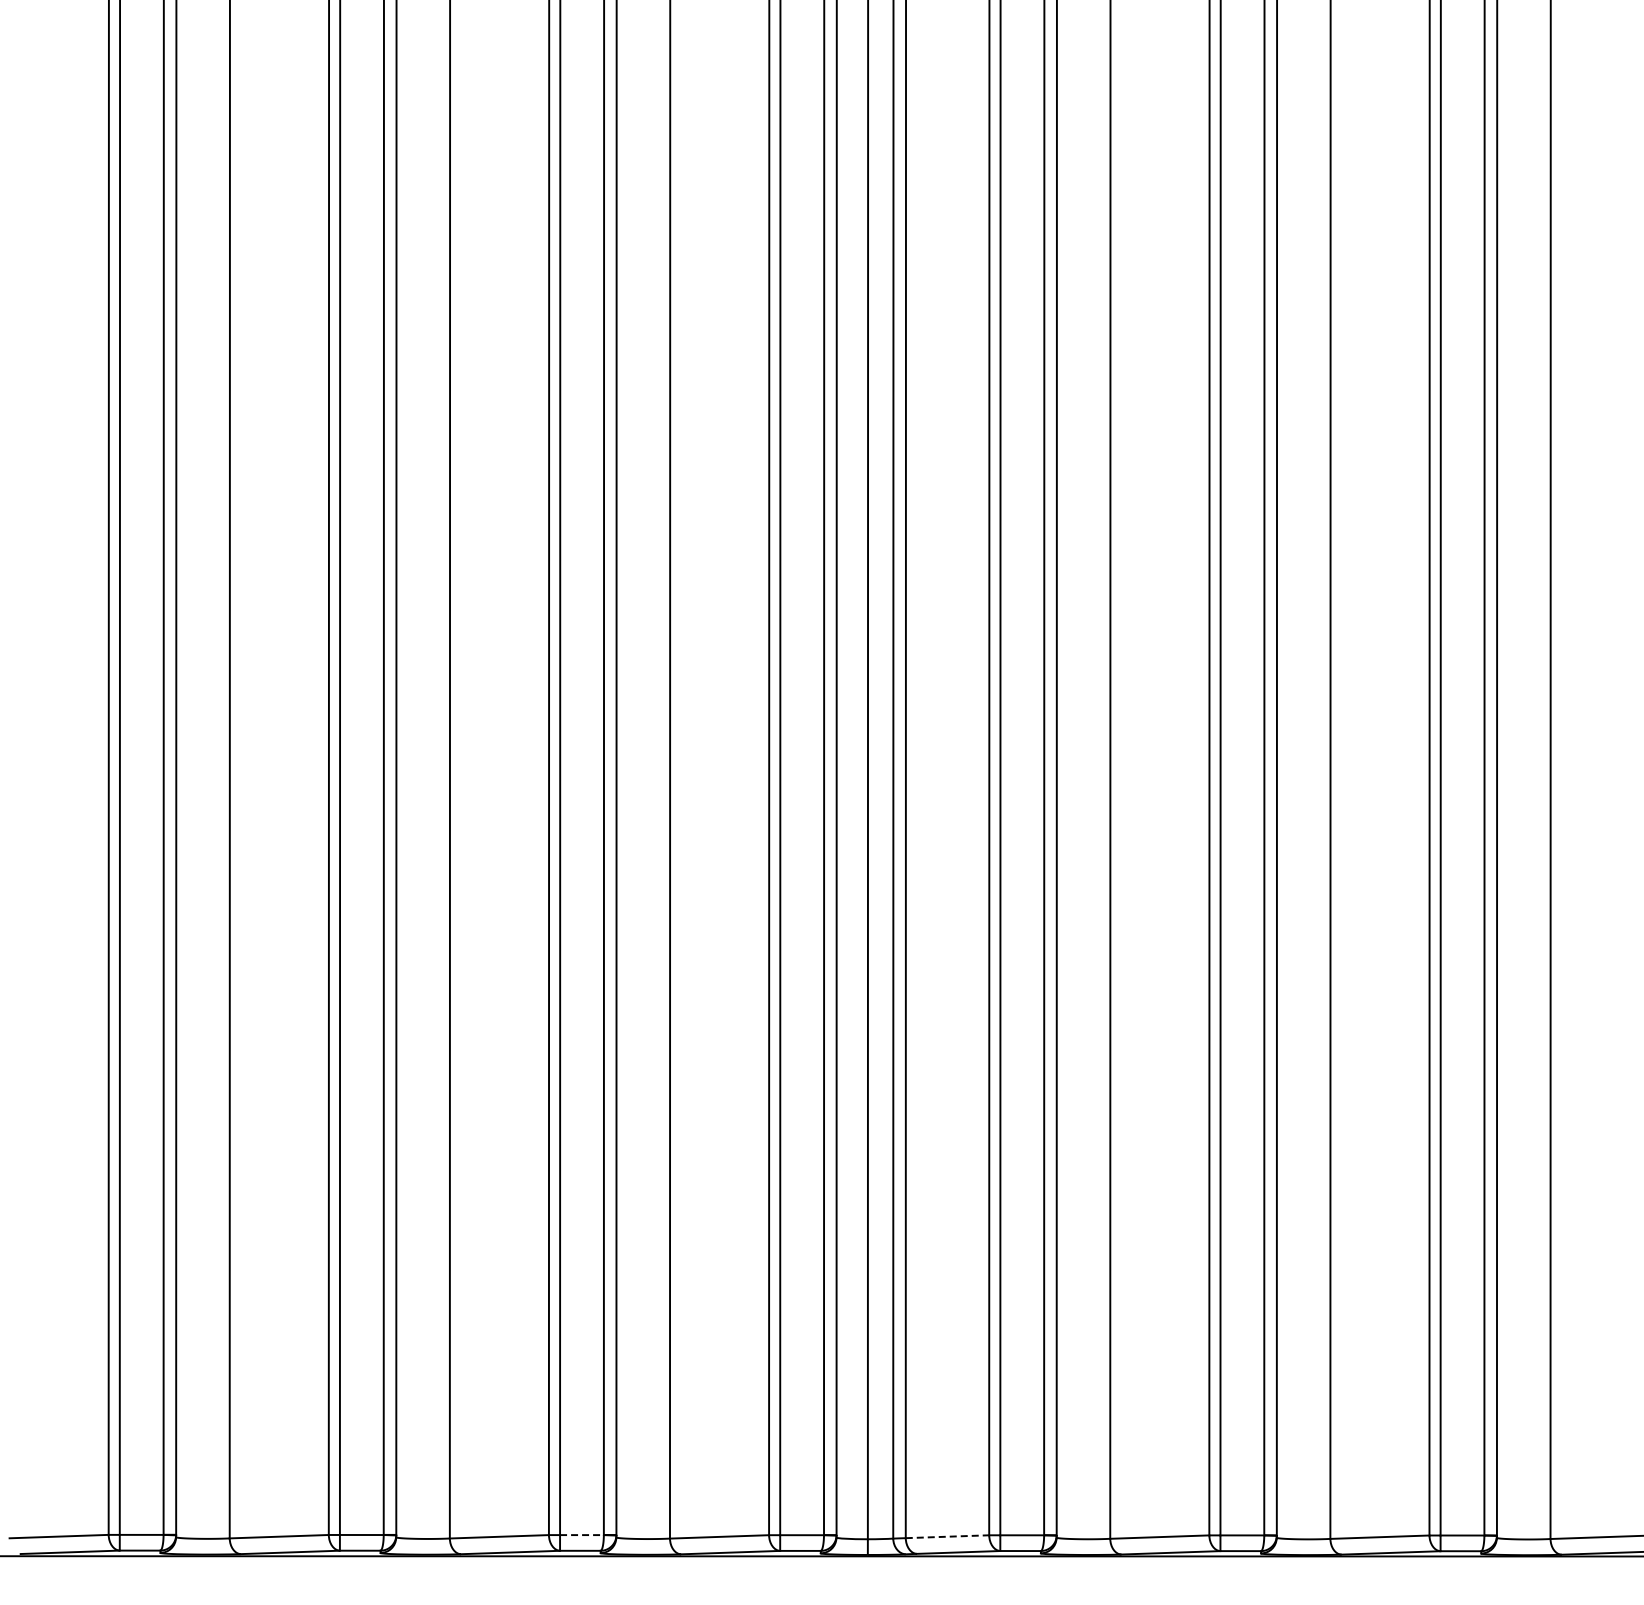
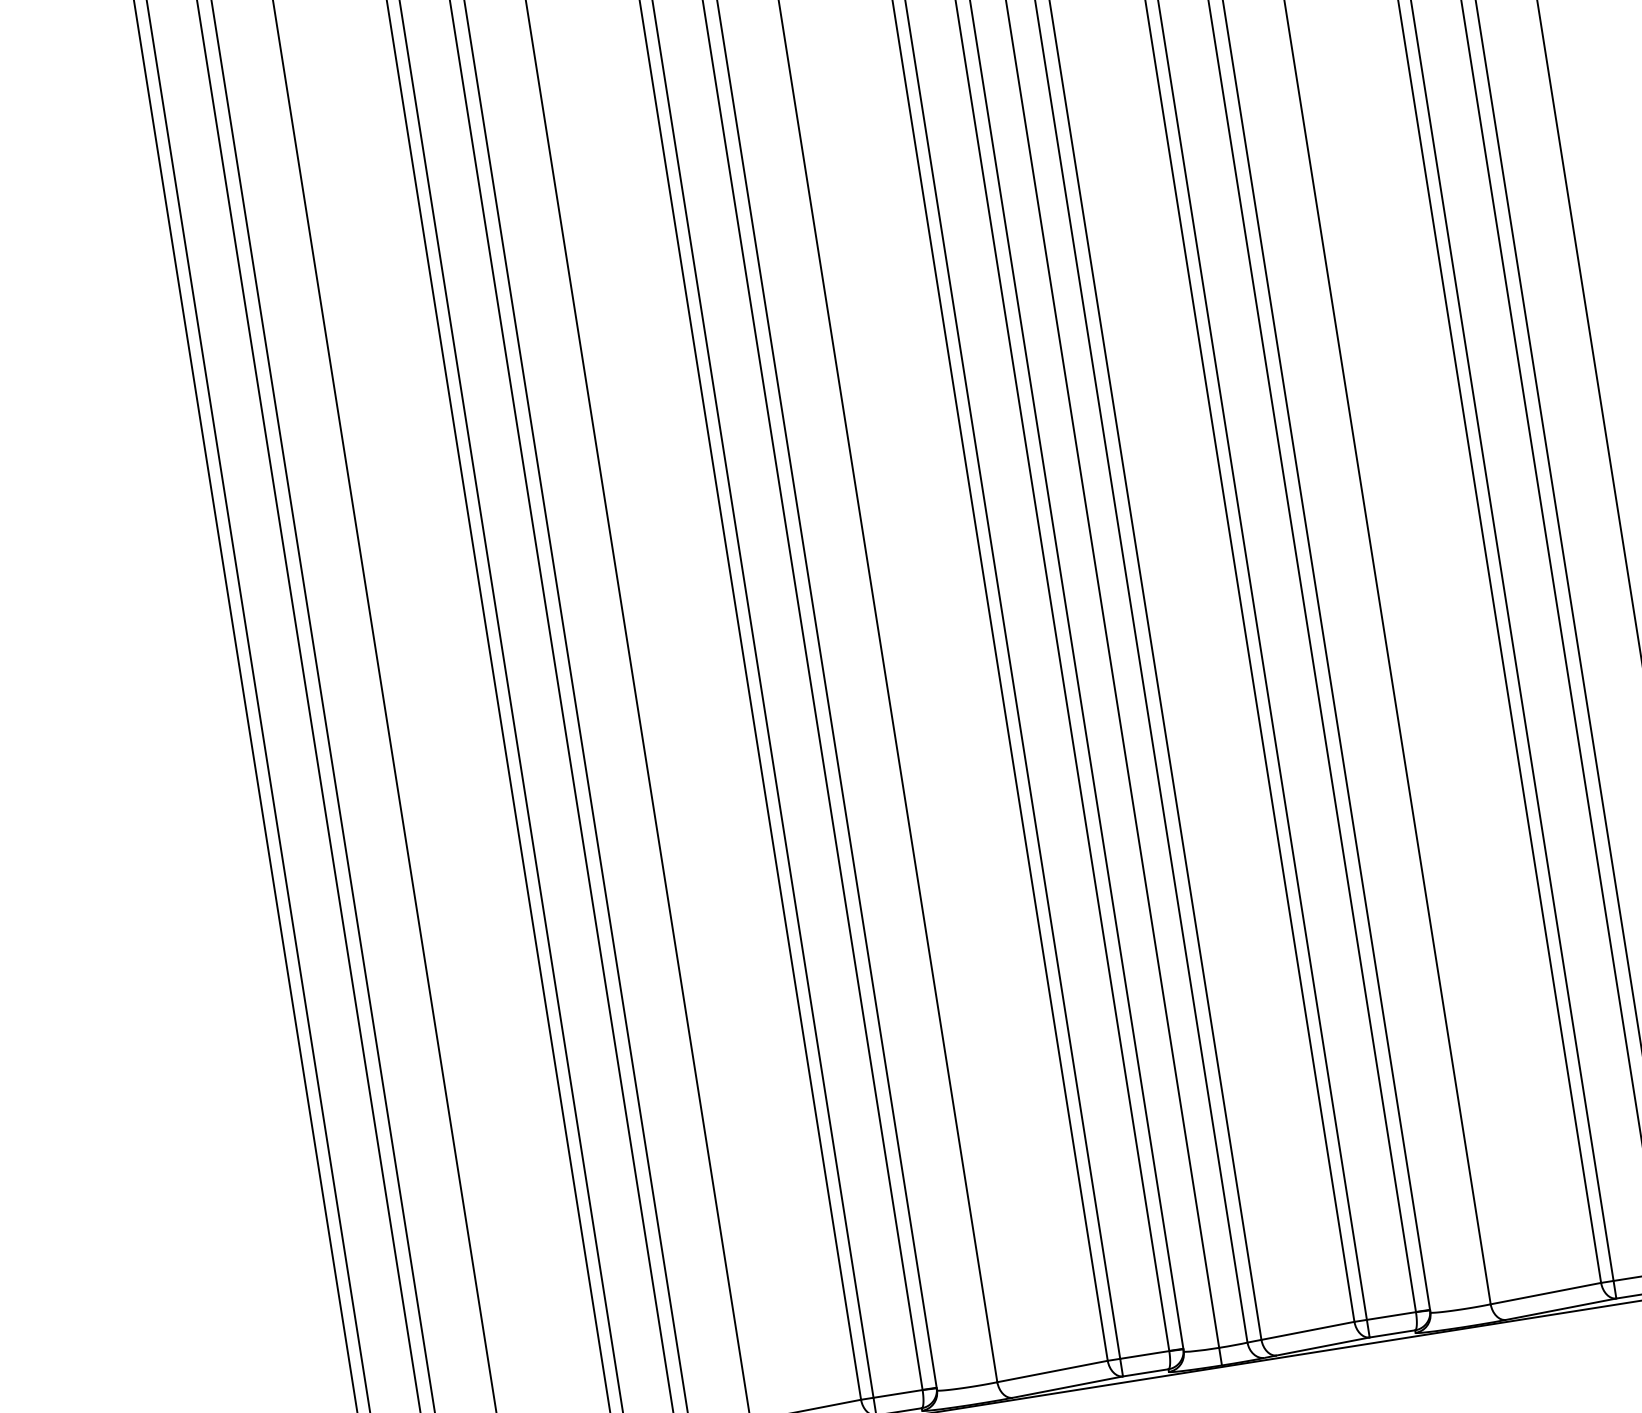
line: (581, 1535) -> (897, 1394), dashed -> solid
line: (947, 1536) -> (1307, 1330), dashed -> solid

